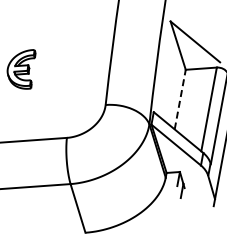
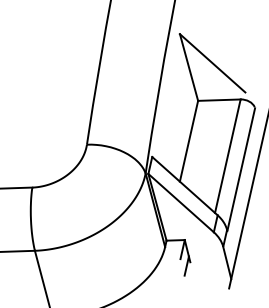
line: (180, 99) -> (189, 141), dashed -> solid

